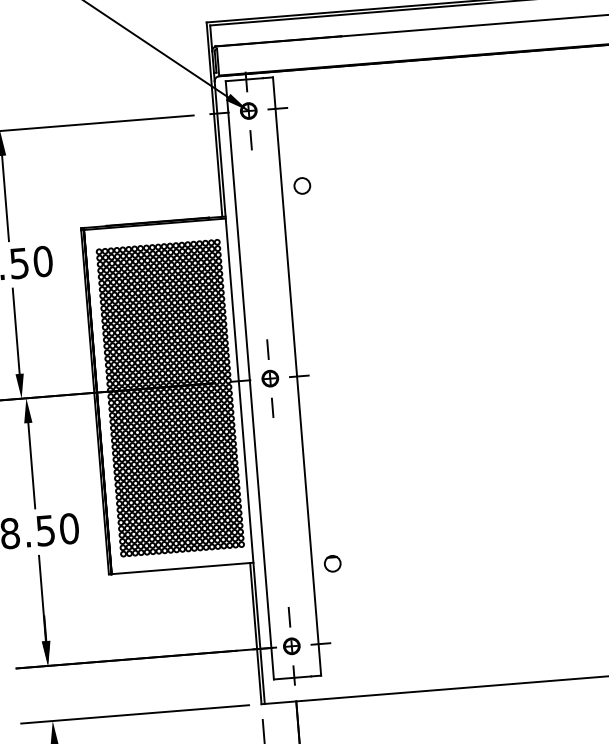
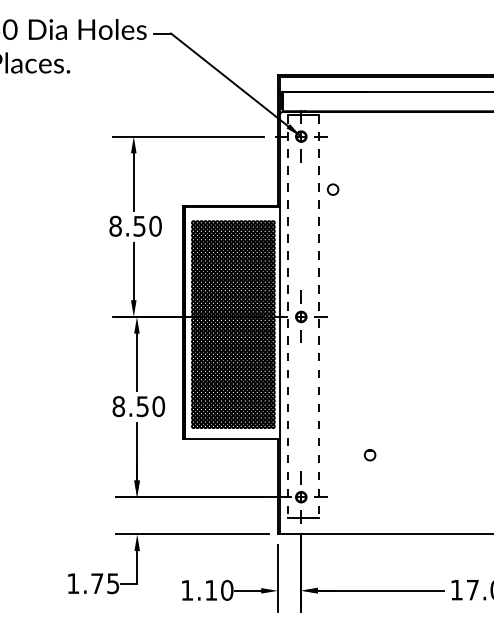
line: (297, 377) -> (319, 317), solid -> dashed
line: (249, 381) -> (287, 317), solid -> dashed
circle: (333, 564) -> (370, 455), moved

